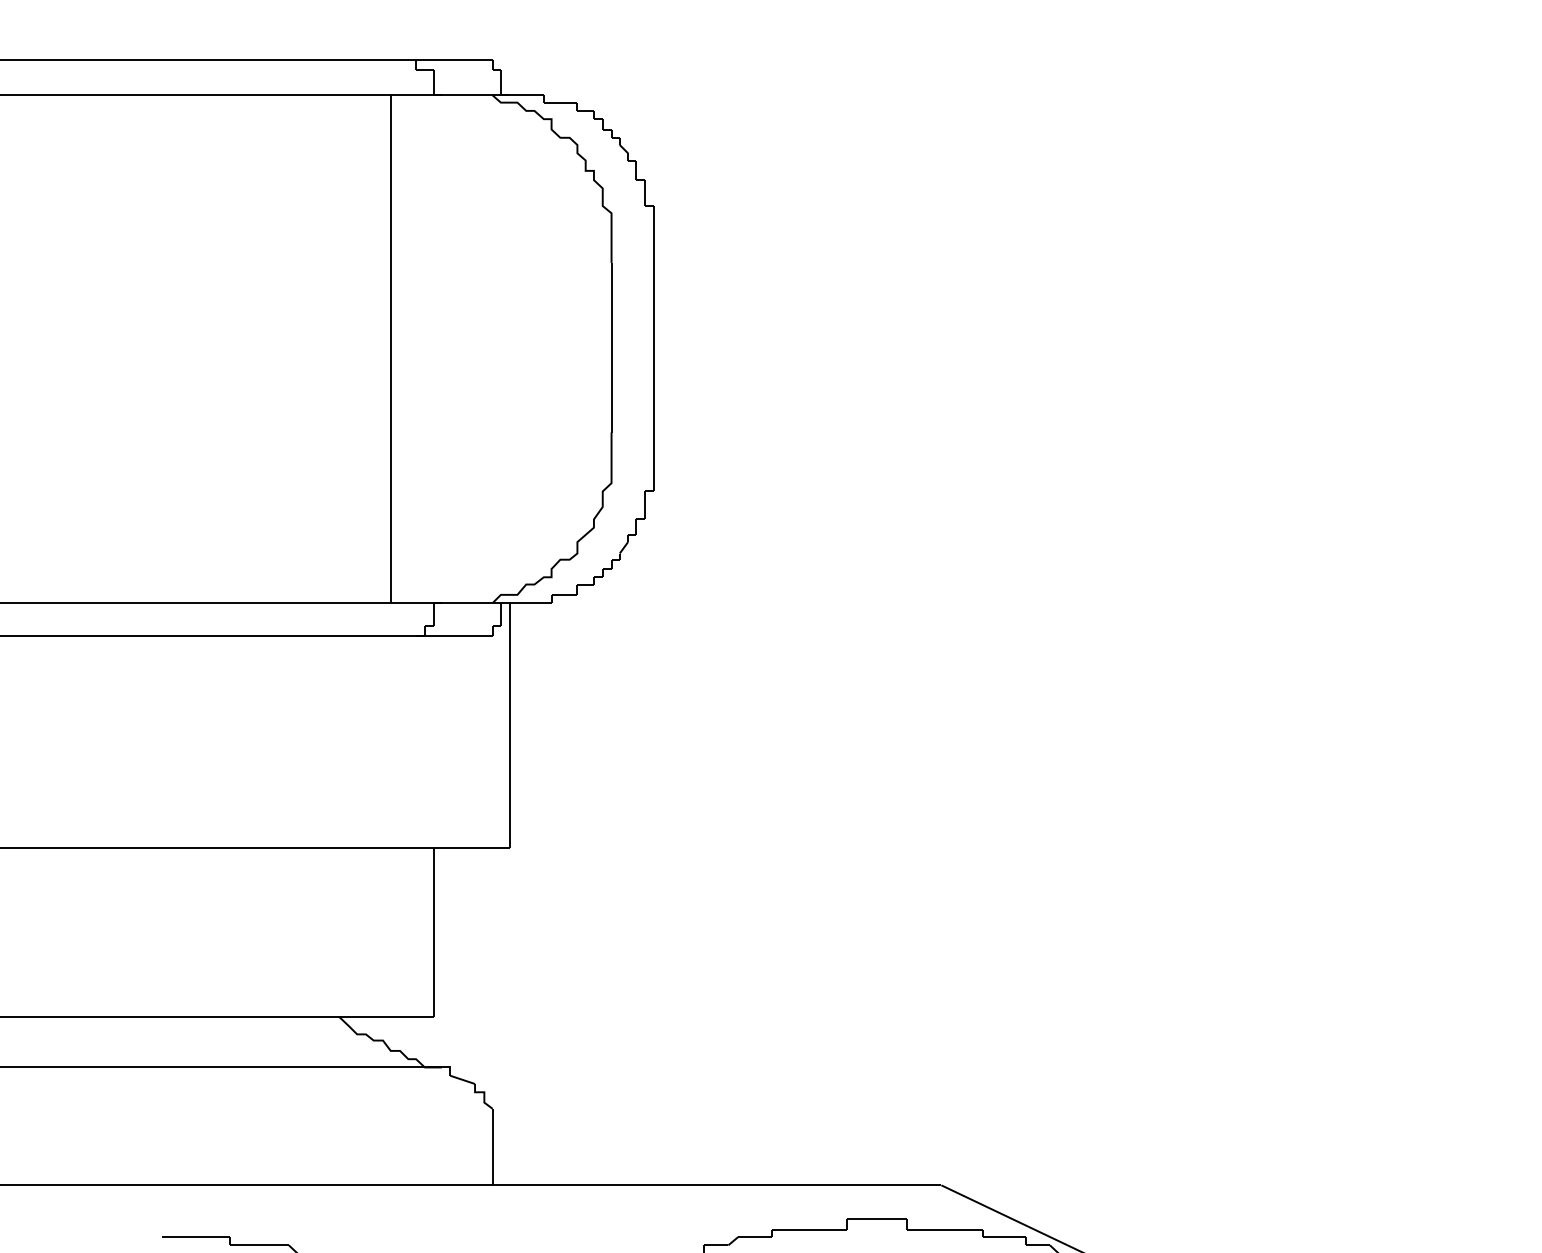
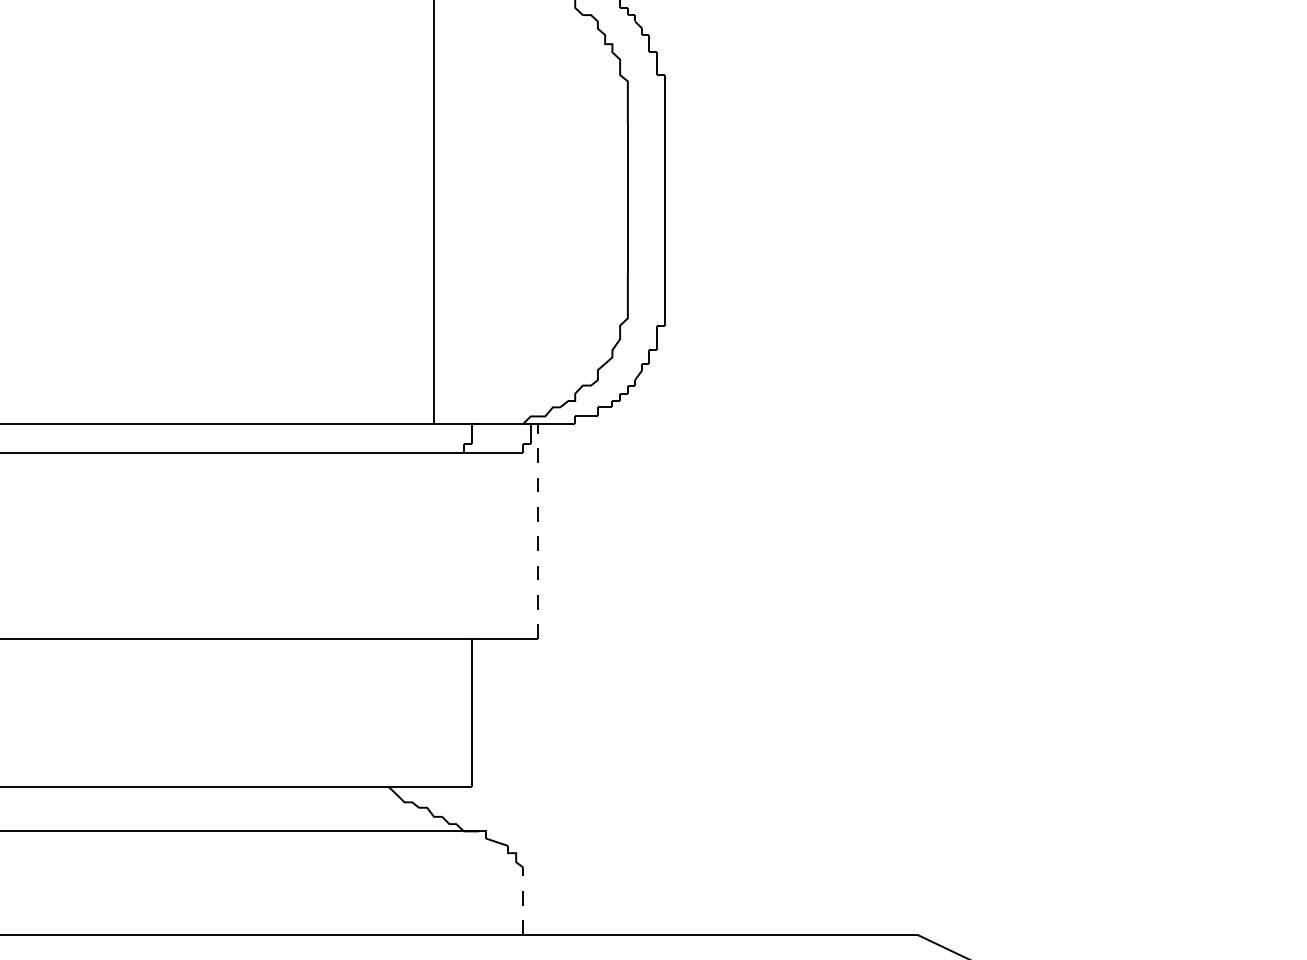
line: (509, 725) -> (538, 531), solid -> dashed
line: (492, 1146) -> (523, 900), solid -> dashed

